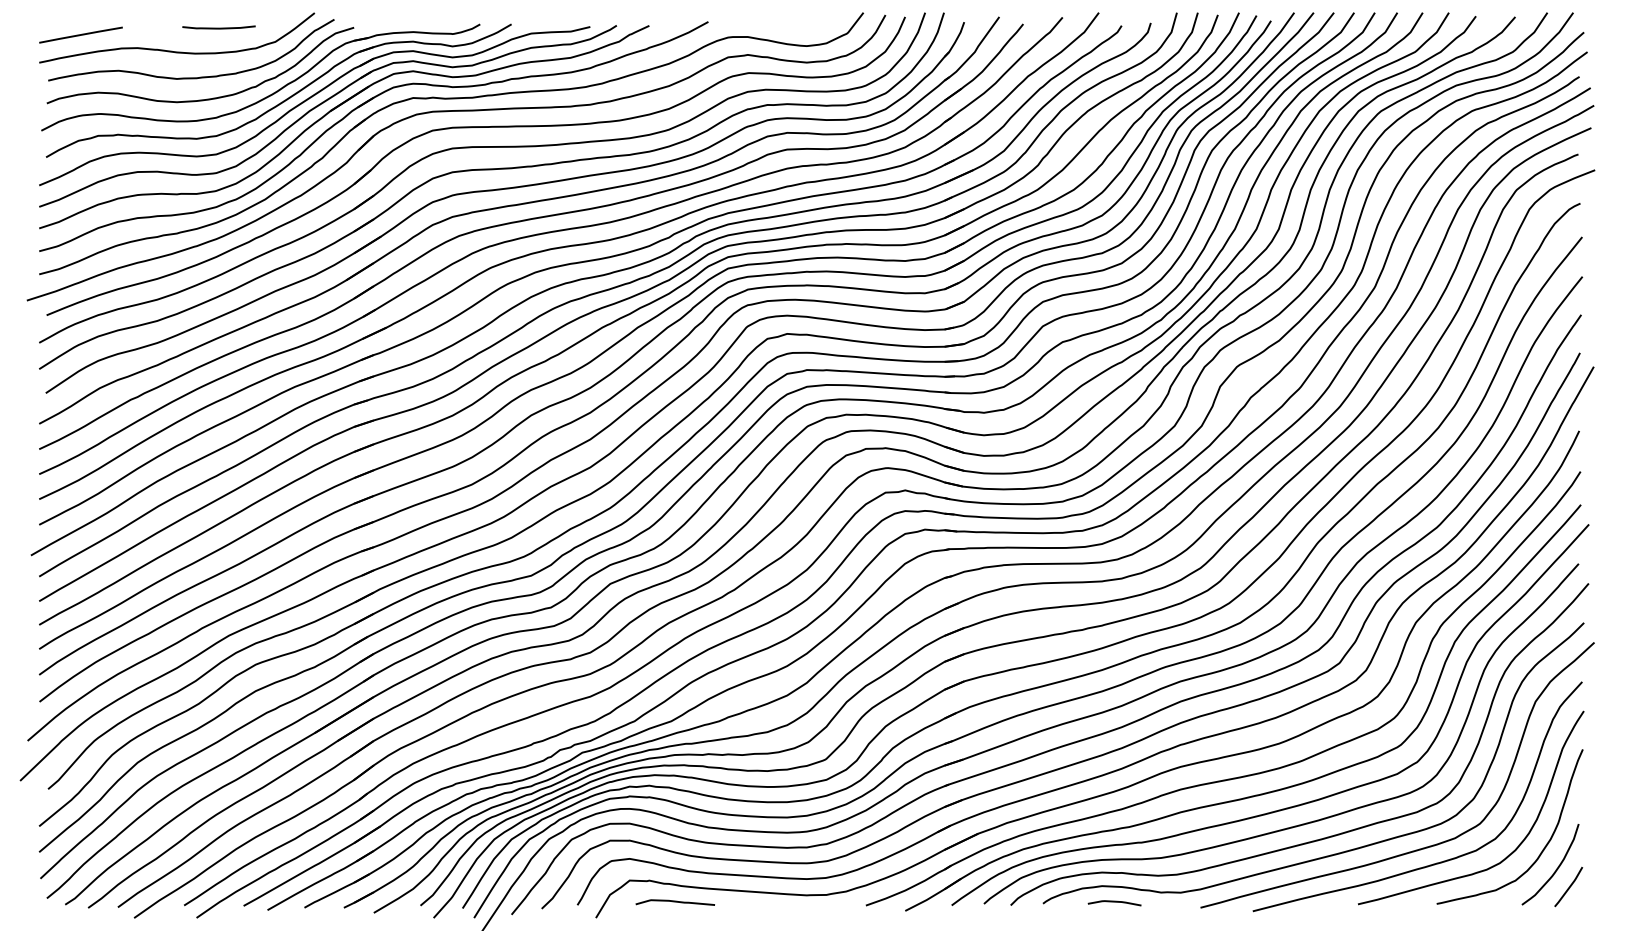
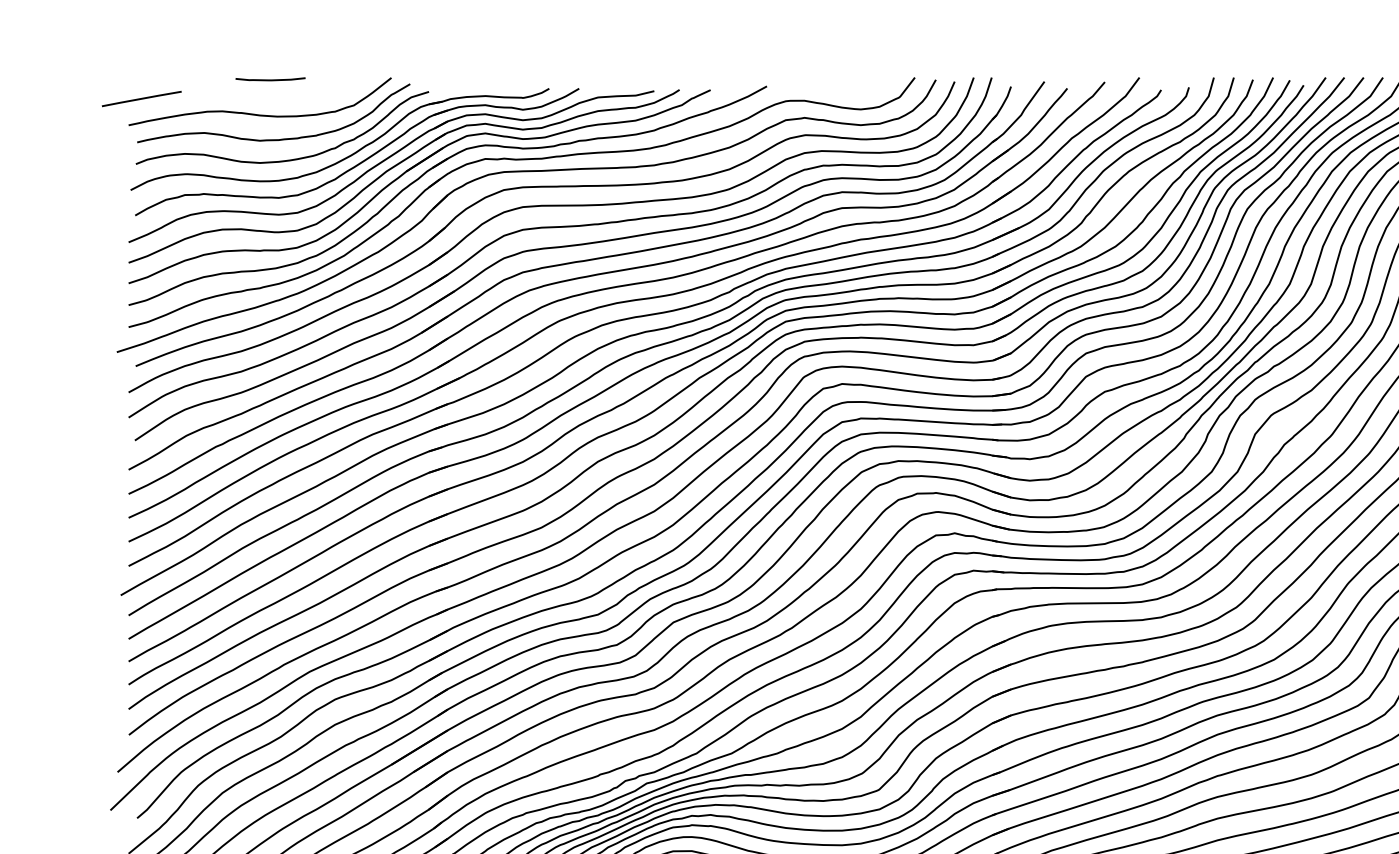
curve: (218, 27) -> (270, 79), moved
line: (80, 34) -> (141, 98), moved

